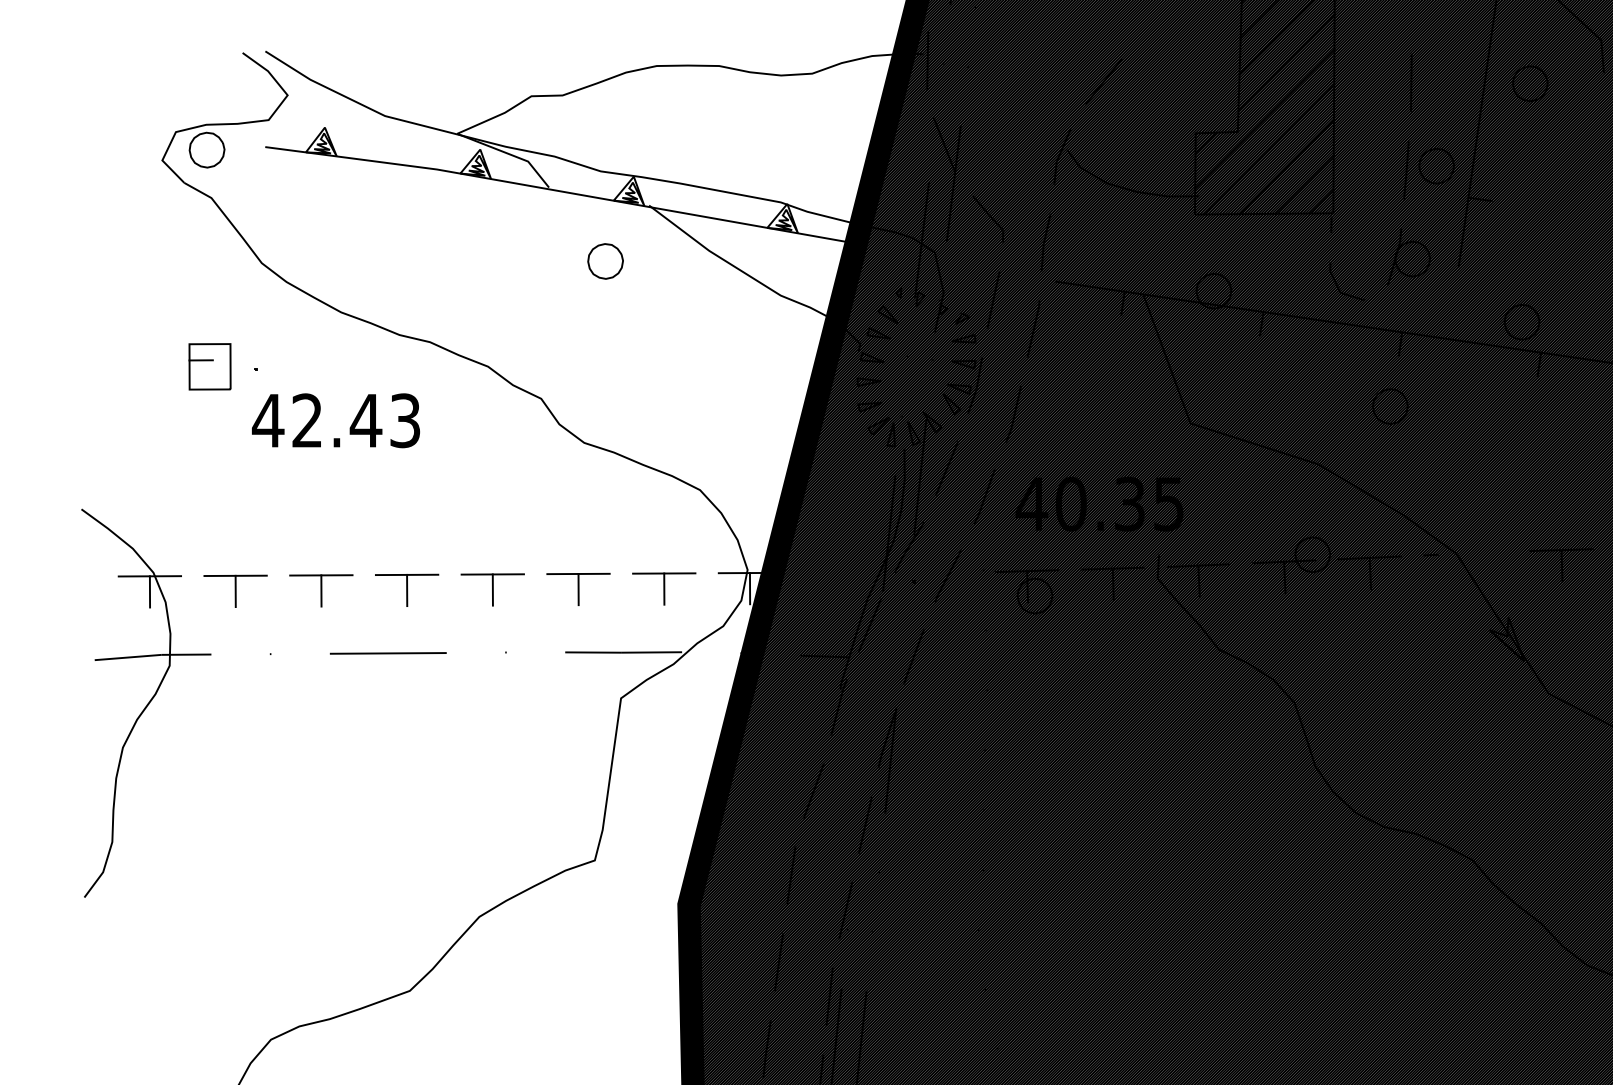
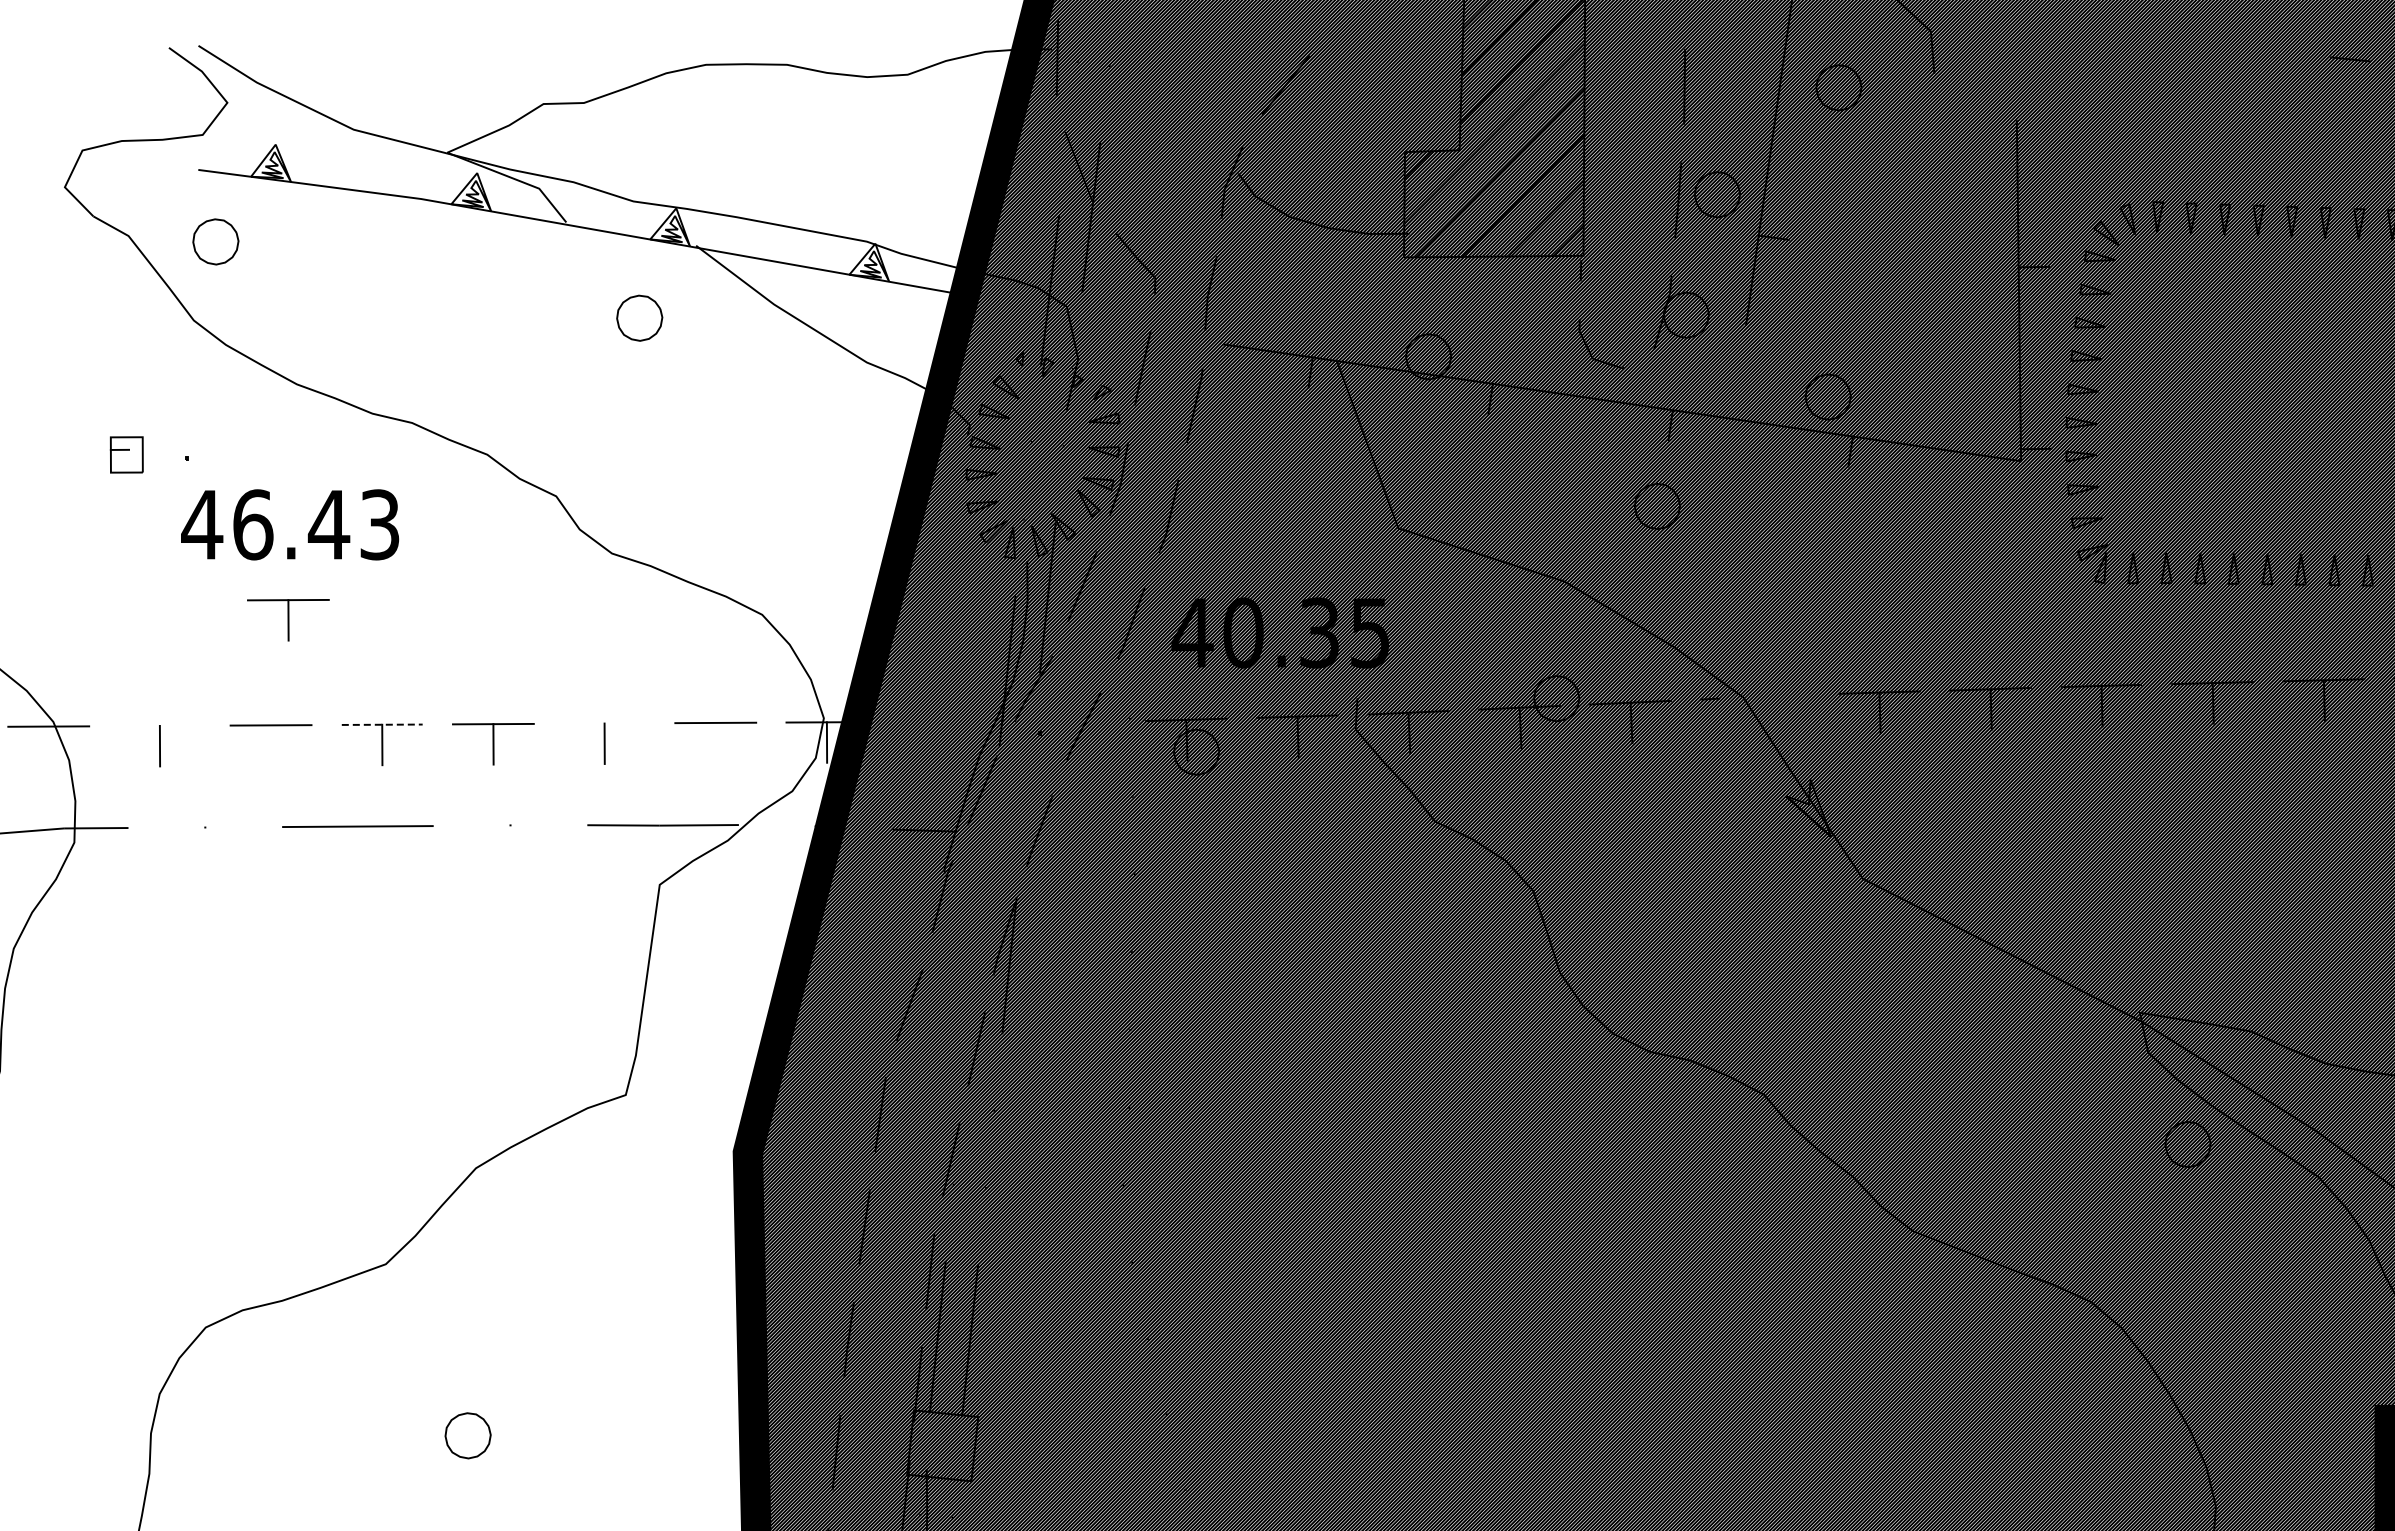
part: (206, 149) -> (215, 241), moved
part: (209, 366) -> (126, 454), size x0.6
text: (307, 420) -> (253, 524), 42.43 -> 46.43
part: (334, 494) -> (288, 620), added
line: (578, 573) -> (604, 723), removed
line: (407, 574) -> (382, 724), solid -> dashed
line: (235, 575) -> (159, 725), removed
line: (664, 588) -> (715, 742), removed
line: (321, 590) -> (271, 745), removed
line: (149, 591) -> (48, 746), removed

